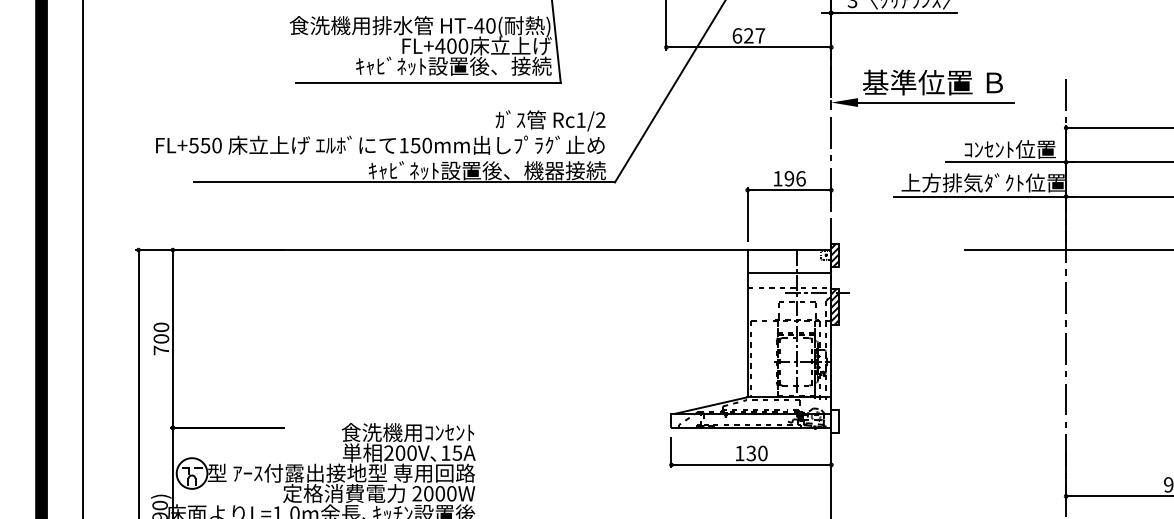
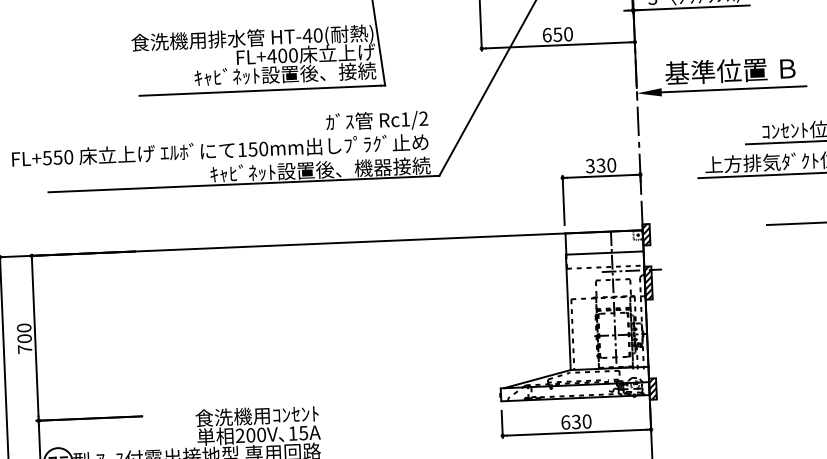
text: (754, 35) -> (563, 34), 627 -> 650
text: (789, 178) -> (601, 165), 196 -> 330
hatch: (835, 421) -> (653, 389), added
text: (739, 453) -> (565, 422), 130 -> 630

